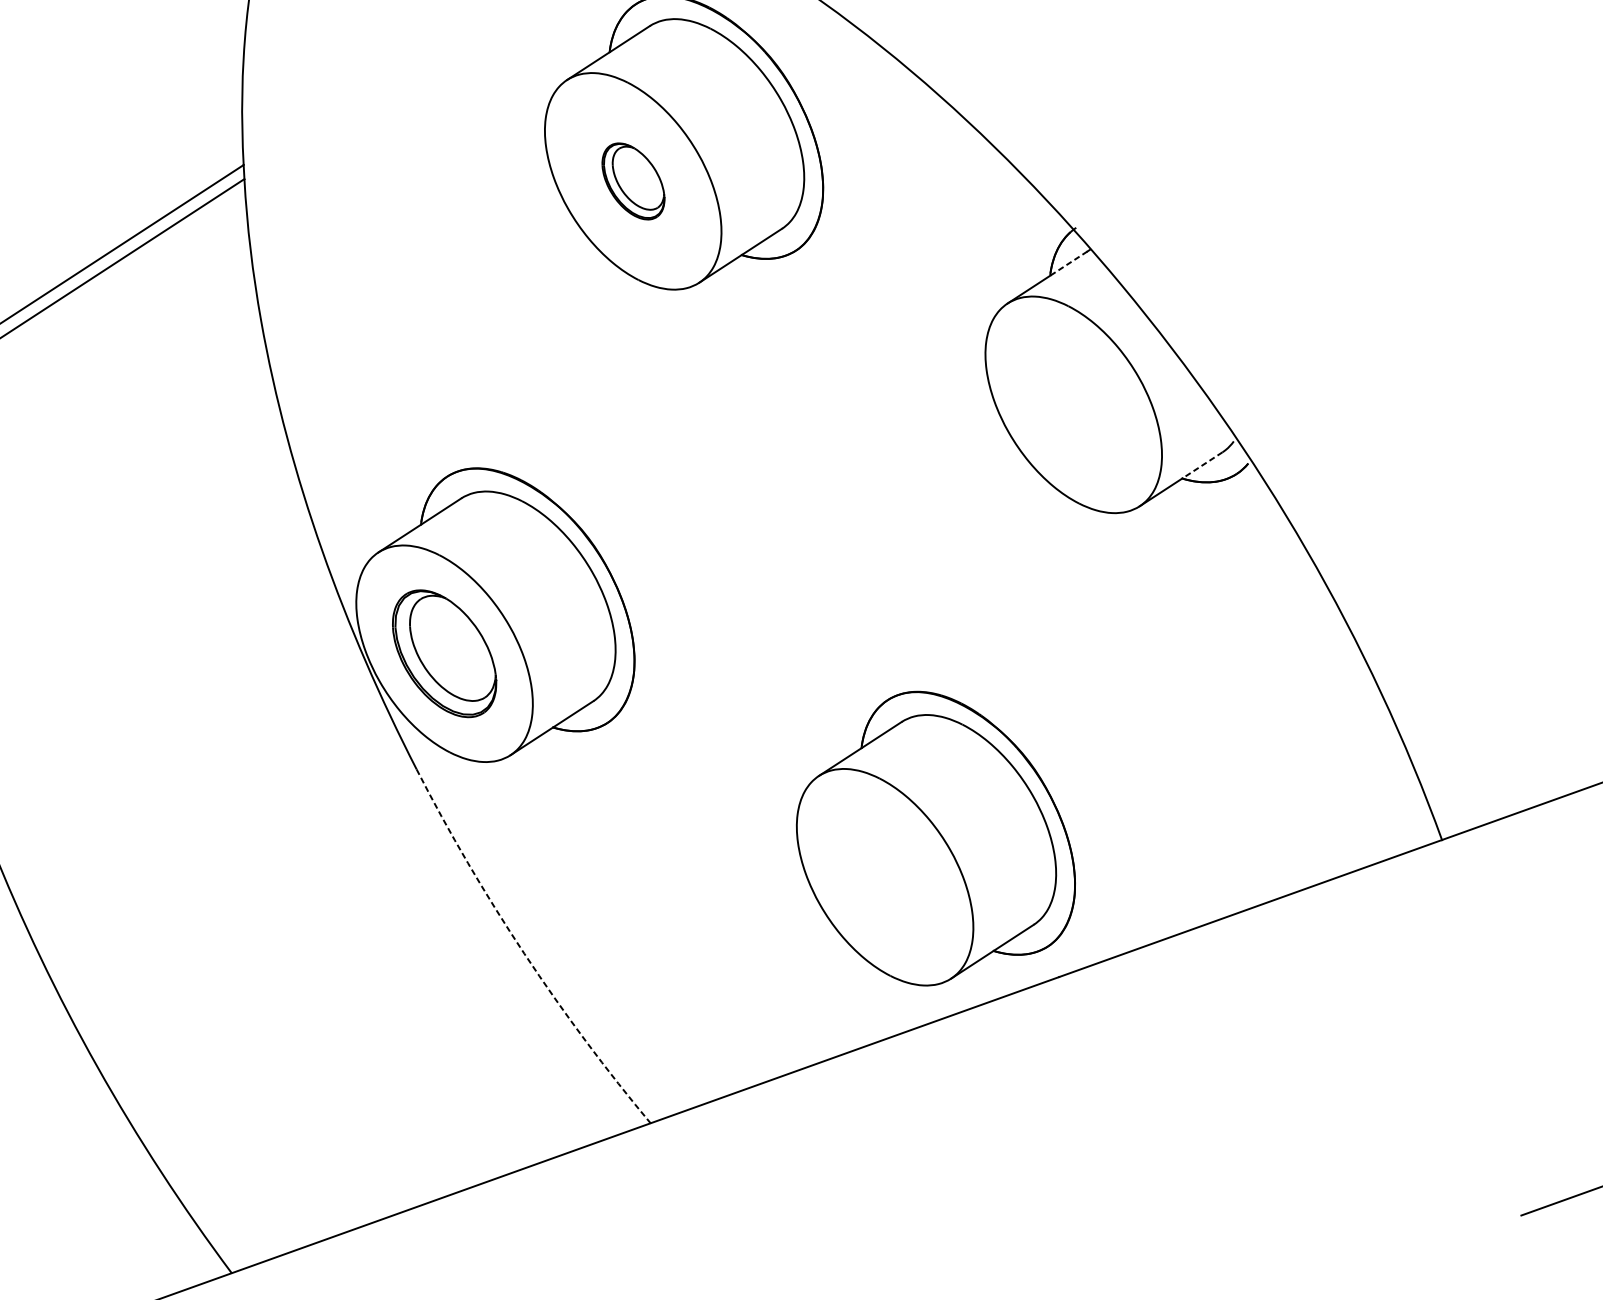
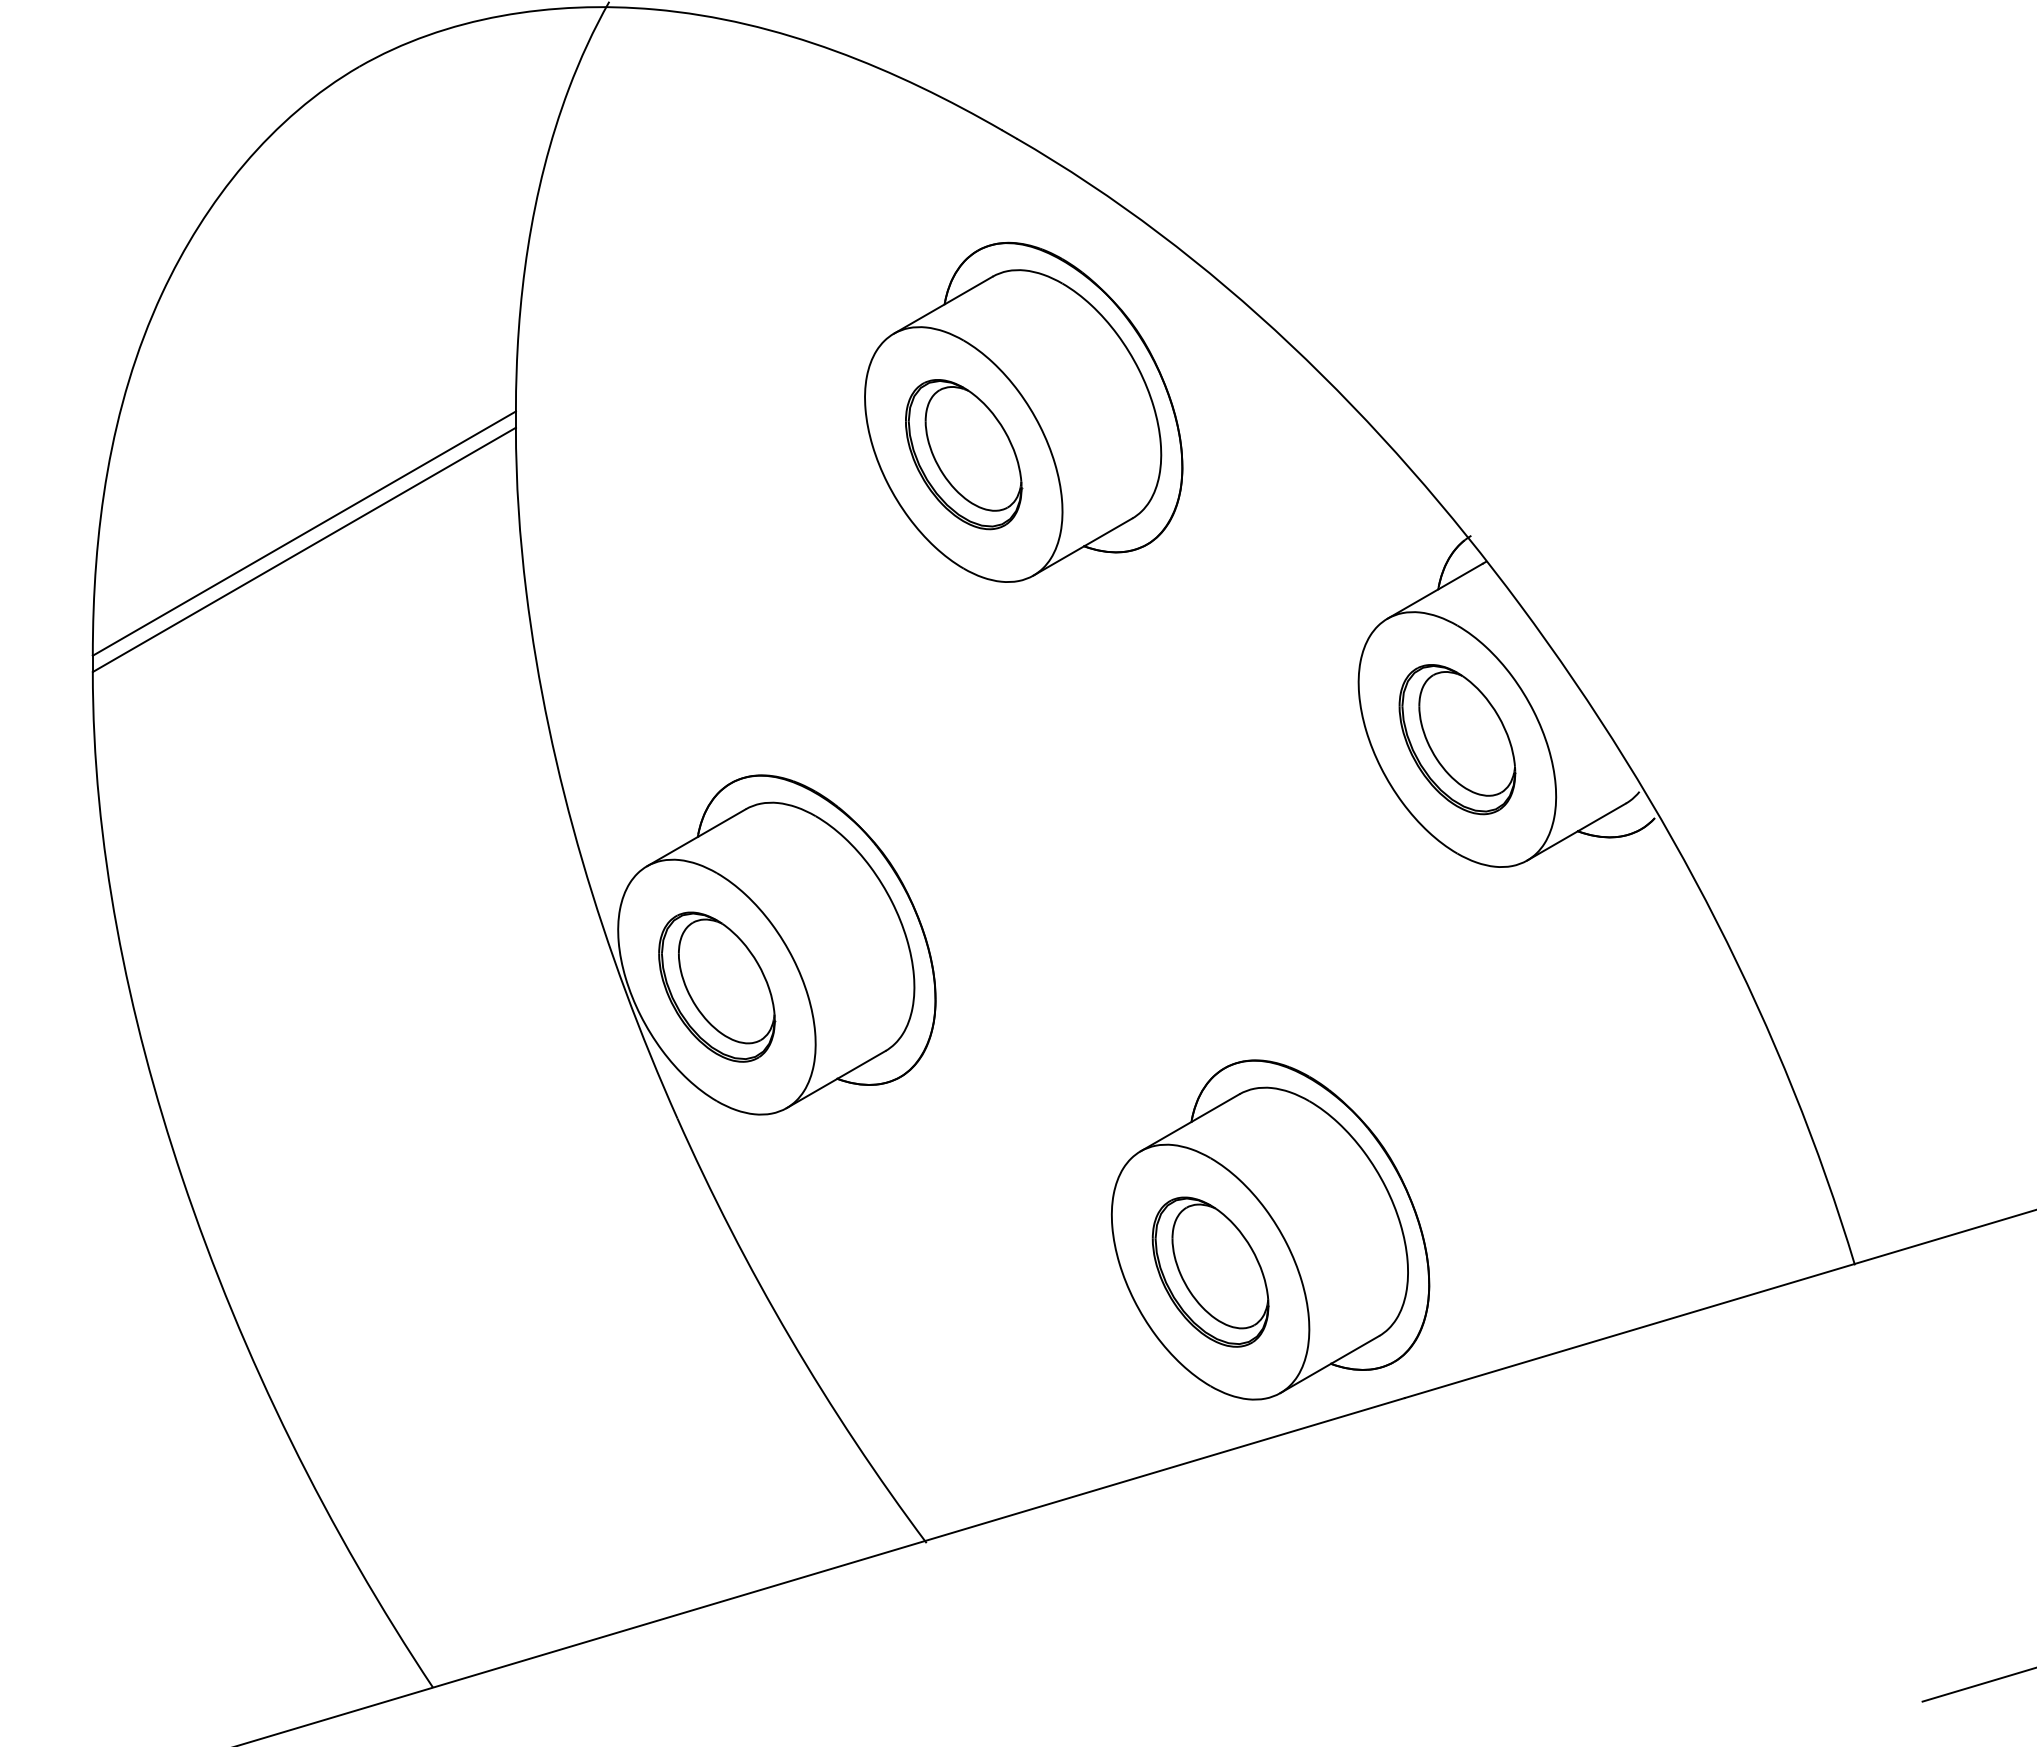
part: (633, 181) -> (964, 454), size x1.67
line: (1068, 263) -> (1460, 576), dashed -> solid
part: (1073, 404) -> (1457, 739), added
line: (1202, 465) -> (1602, 817), dashed -> solid
part: (885, 876) -> (1210, 1271), added
arc: (524, 953) -> (790, 1337), dashed -> solid

